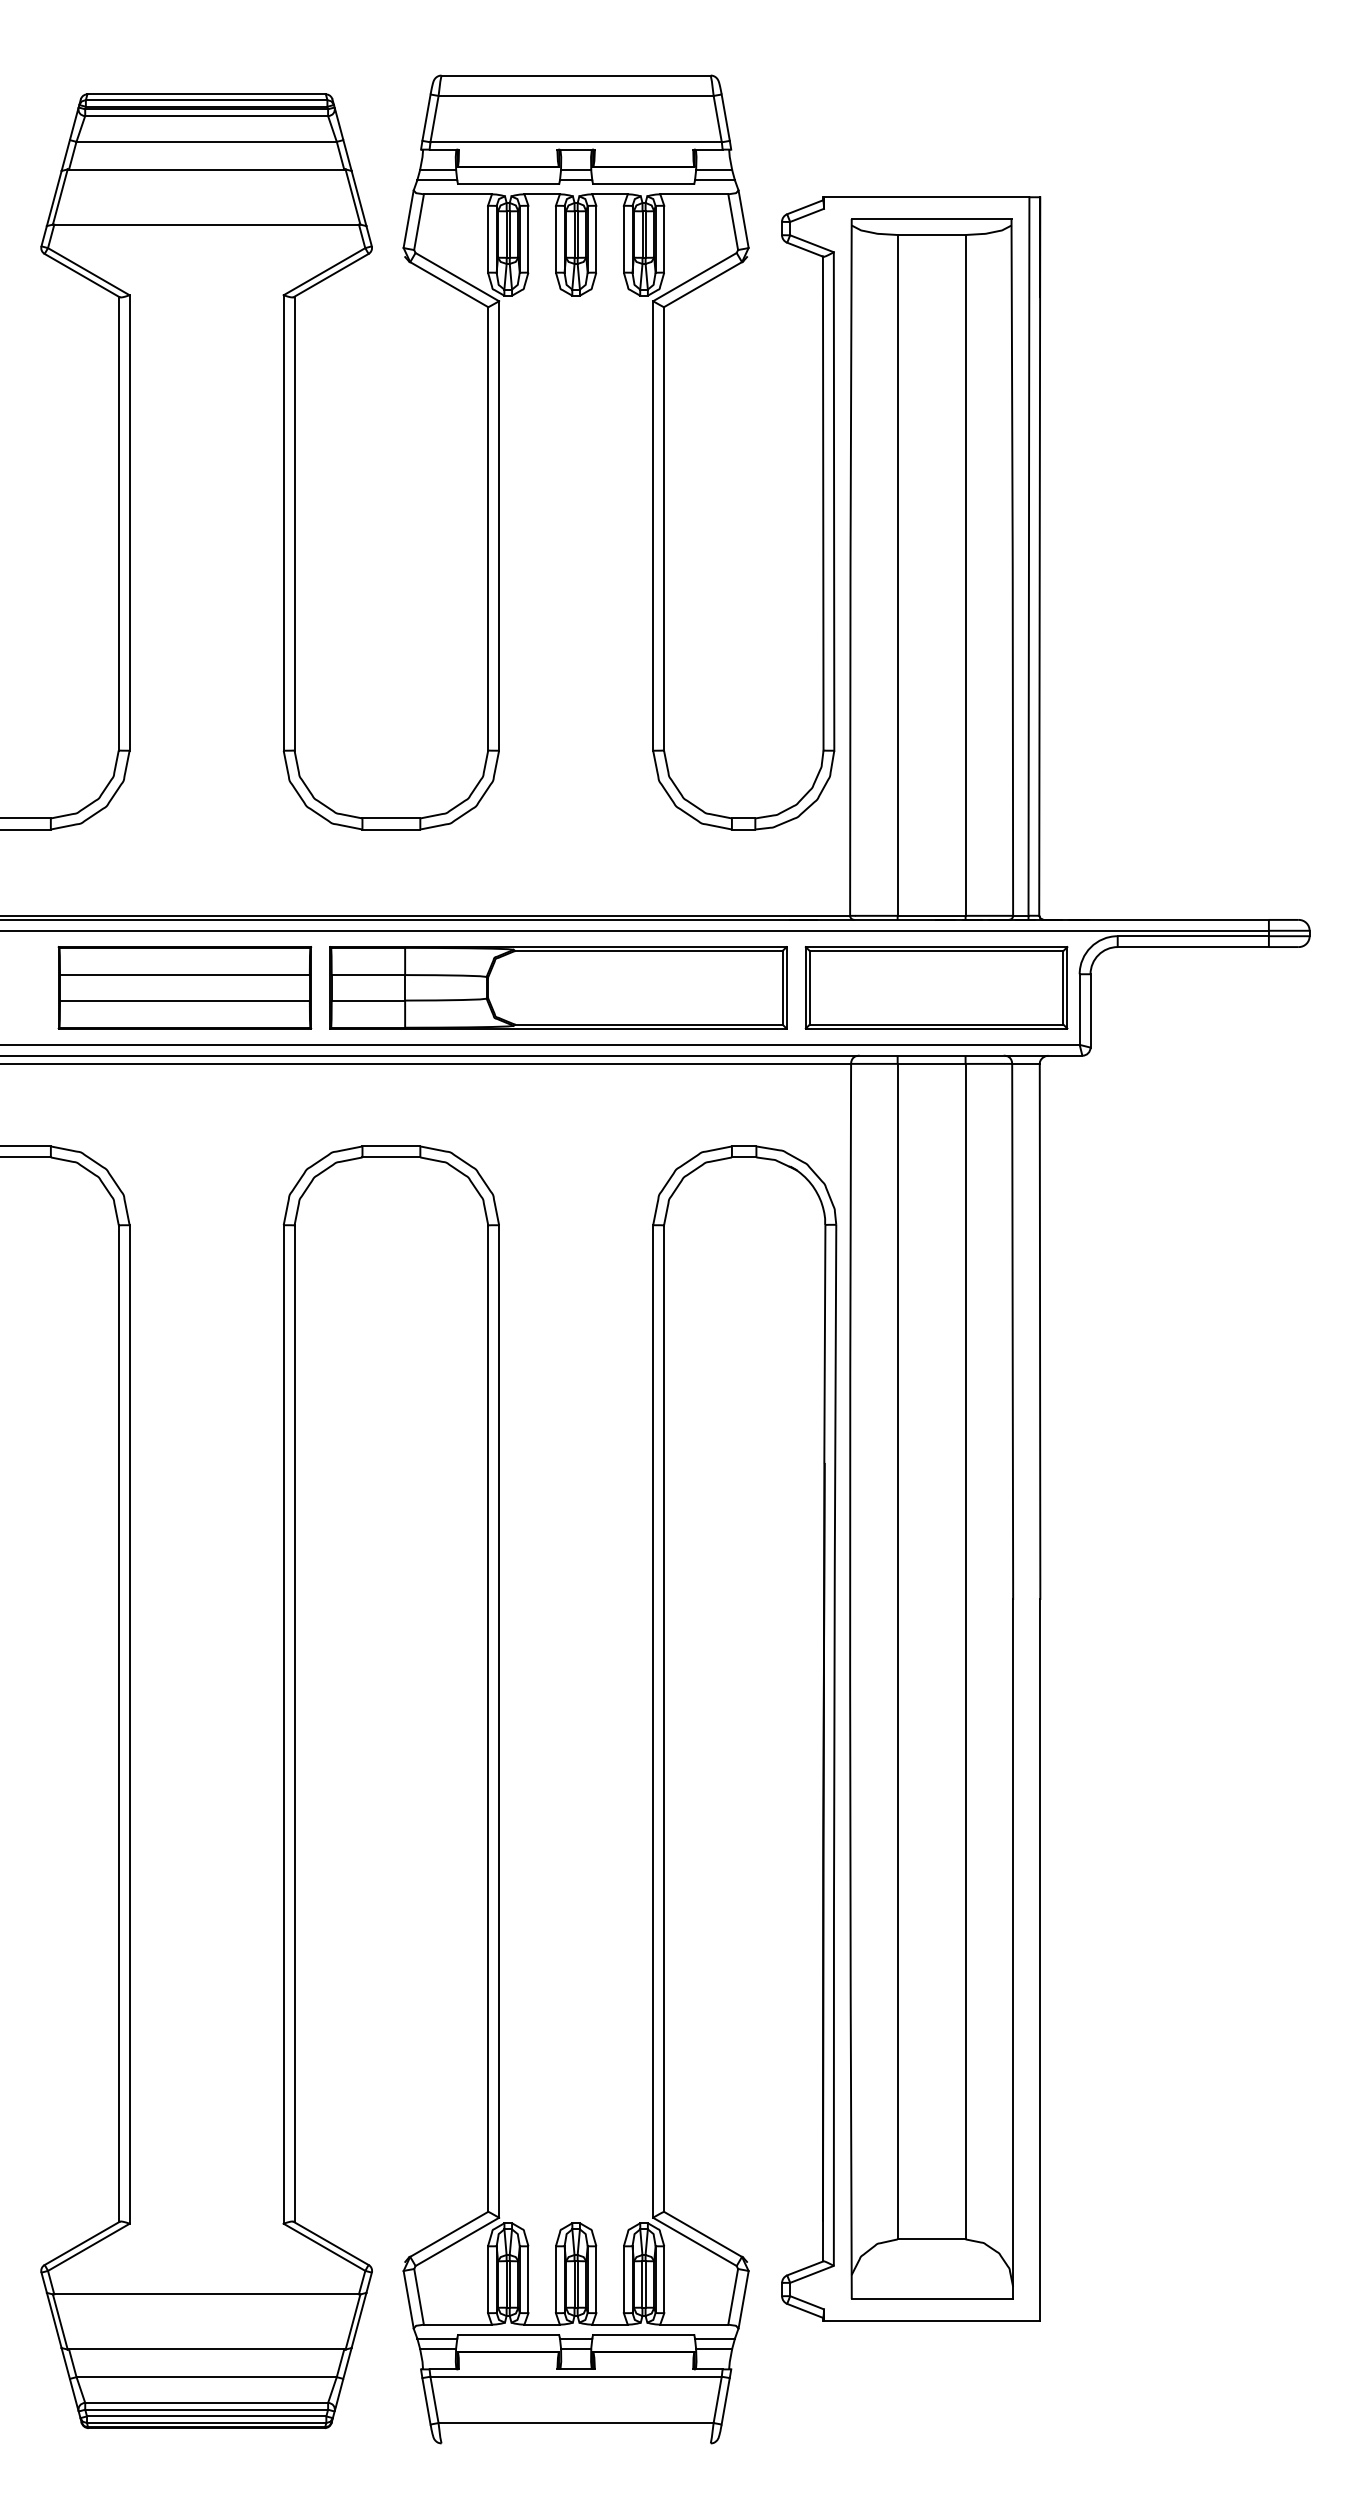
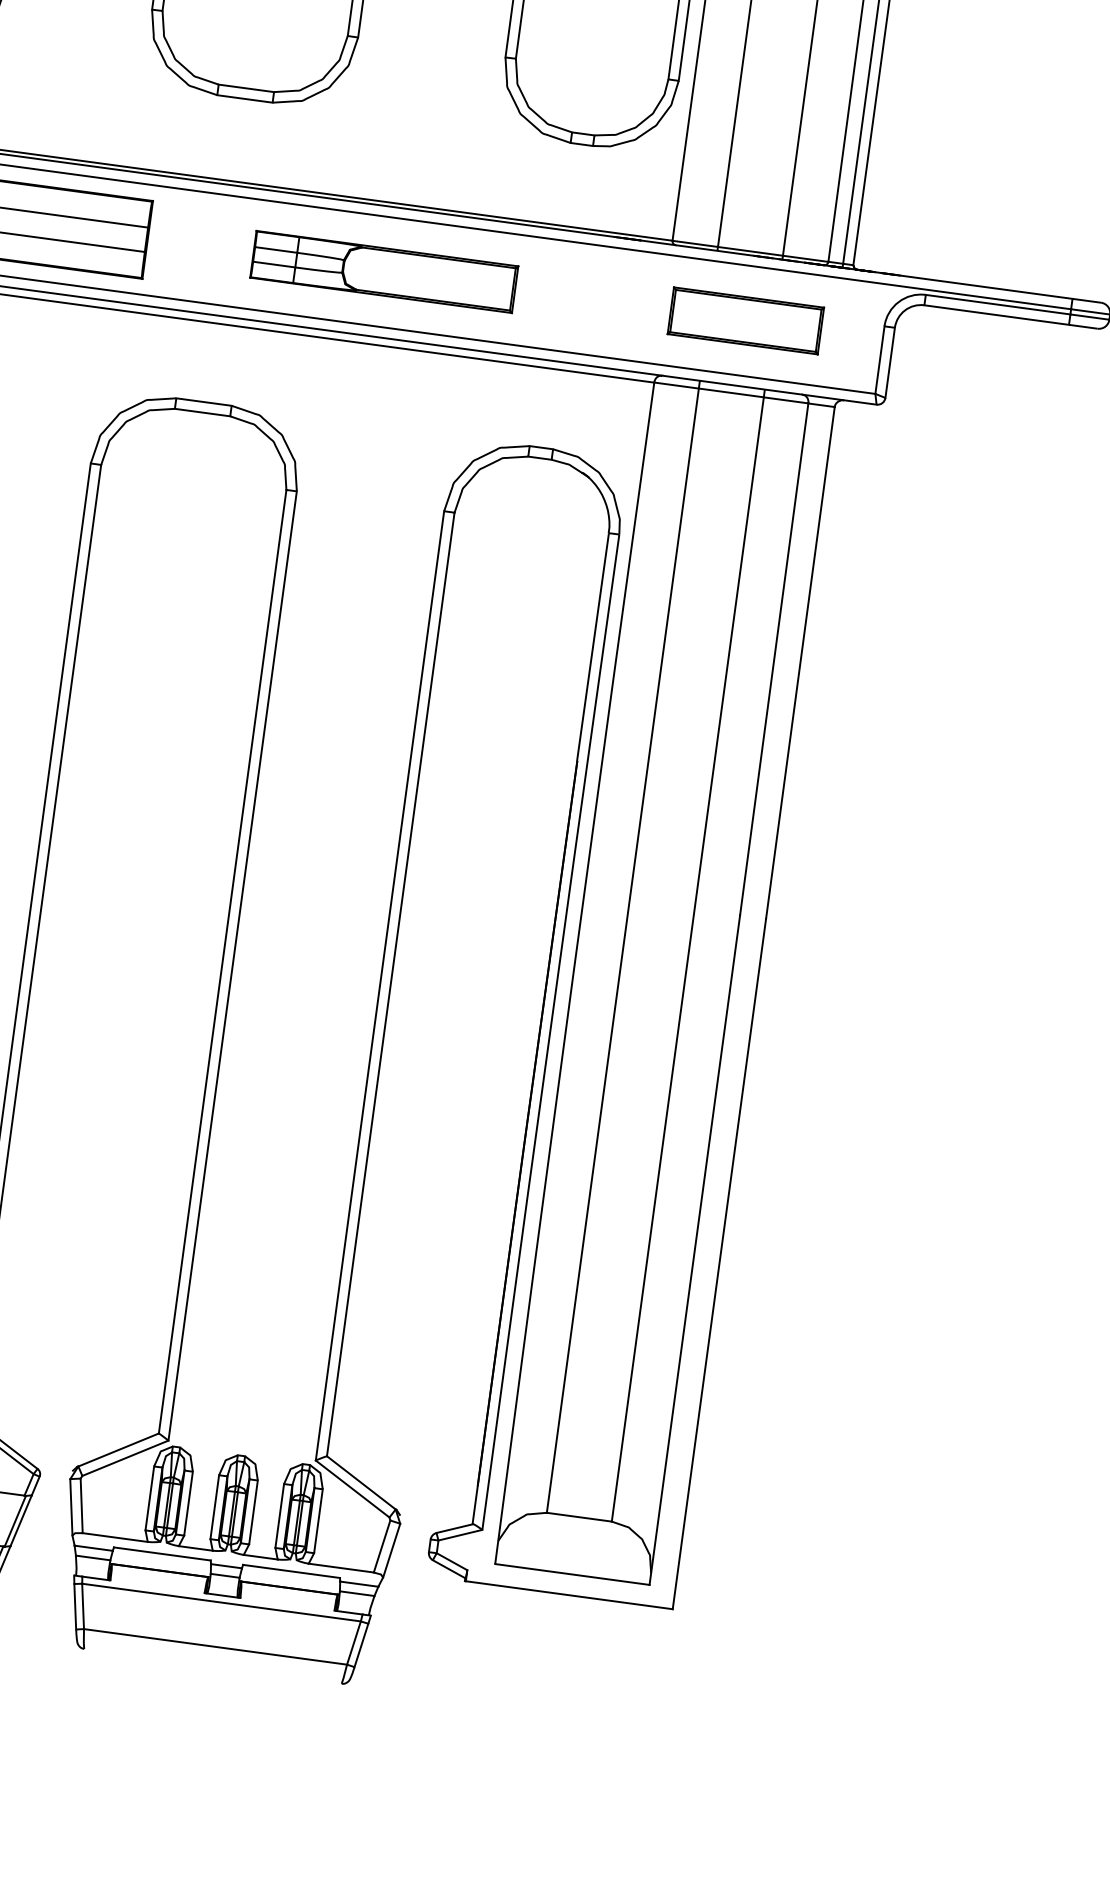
part: (558, 987) -> (384, 271), size x0.6
part: (936, 987) -> (745, 320), size x0.6

